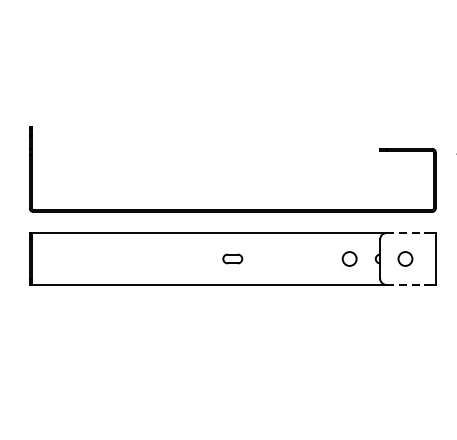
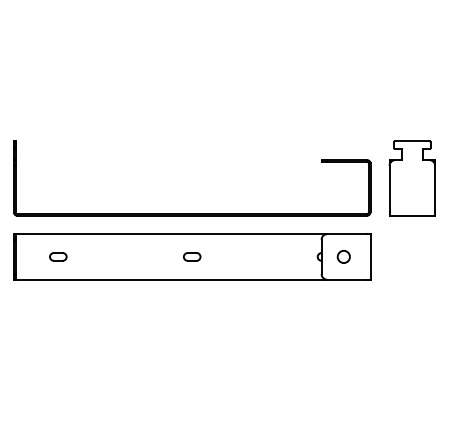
line: (409, 233) -> (347, 234), dashed -> solid
part: (80, 258) -> (58, 256), added
circle: (349, 258) -> (294, 256), removed
line: (409, 284) -> (347, 279), dashed -> solid

